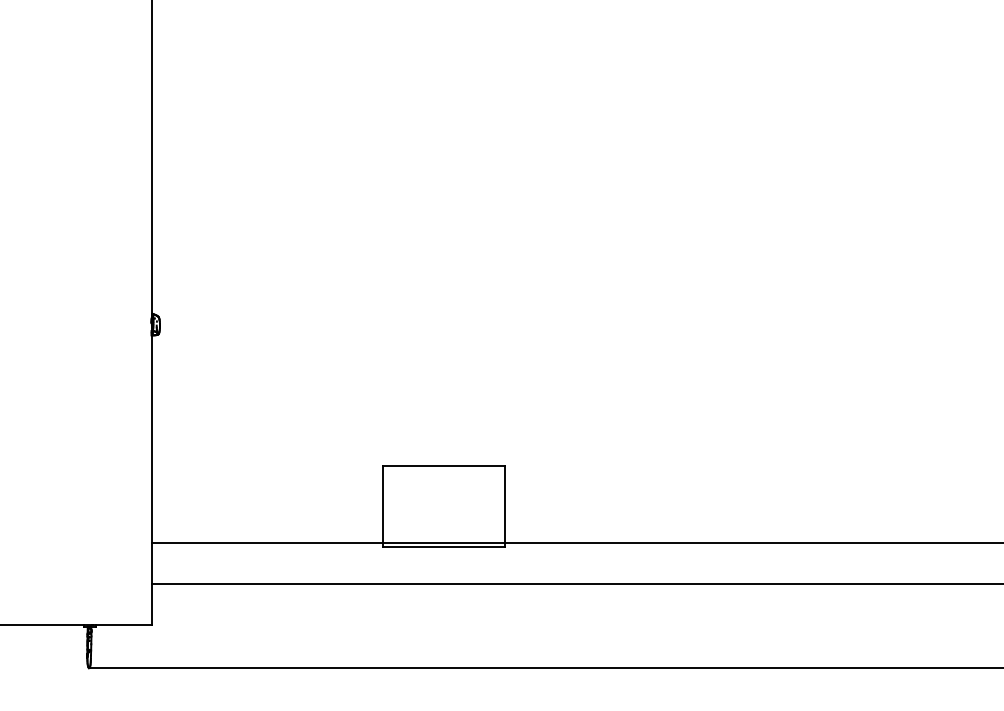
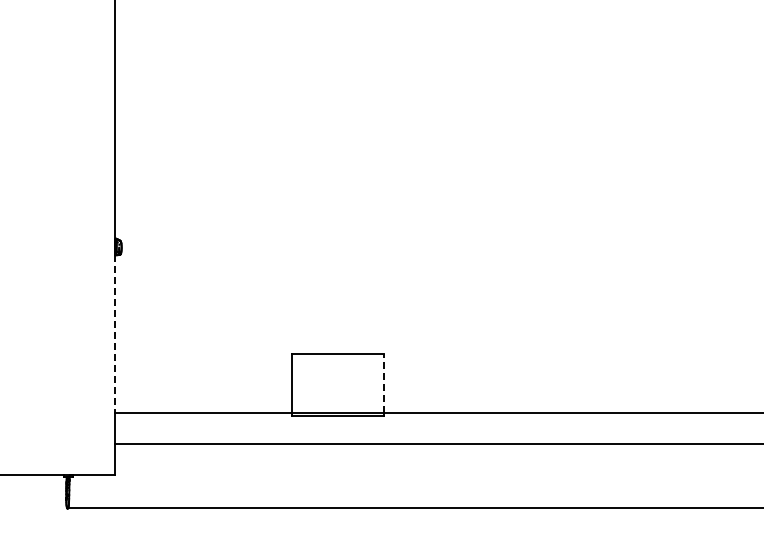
line: (151, 439) -> (115, 334), solid -> dashed
line: (505, 503) -> (384, 383), solid -> dashed

